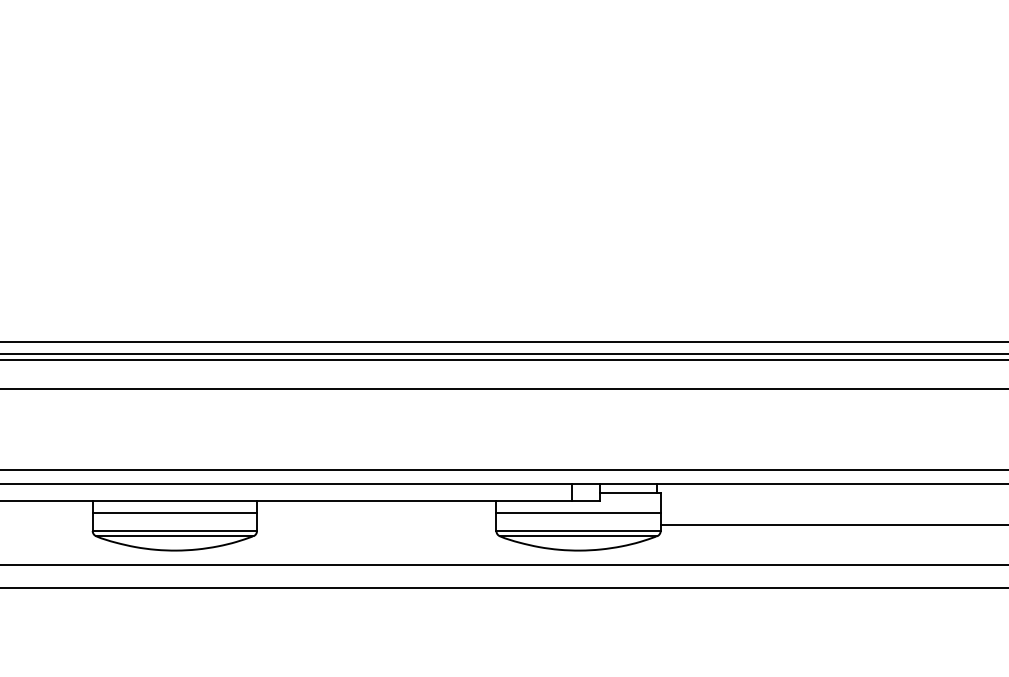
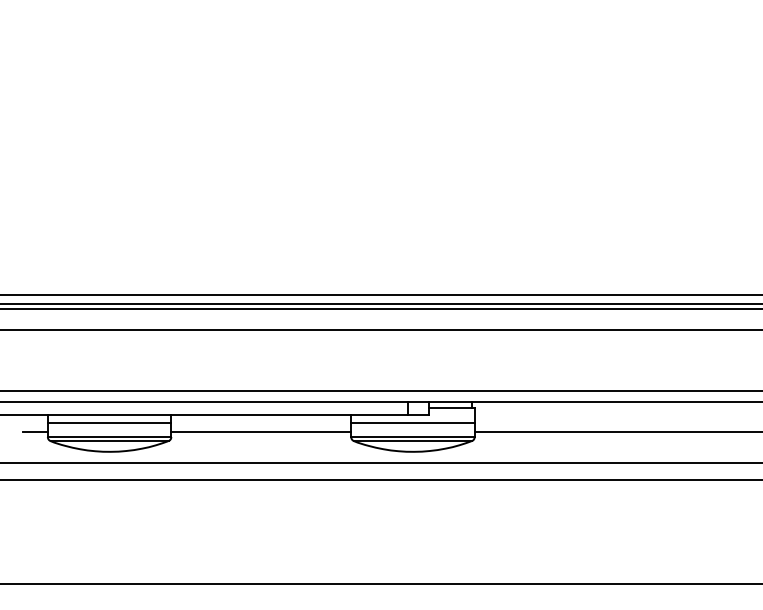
line: (76, 524) -> (35, 432), added
line: (377, 524) -> (261, 432), added

